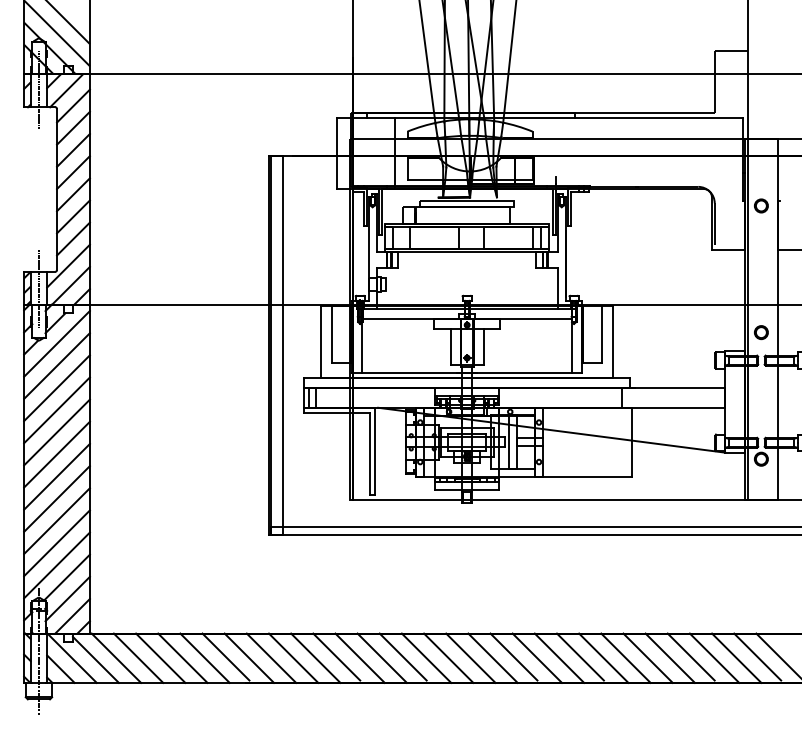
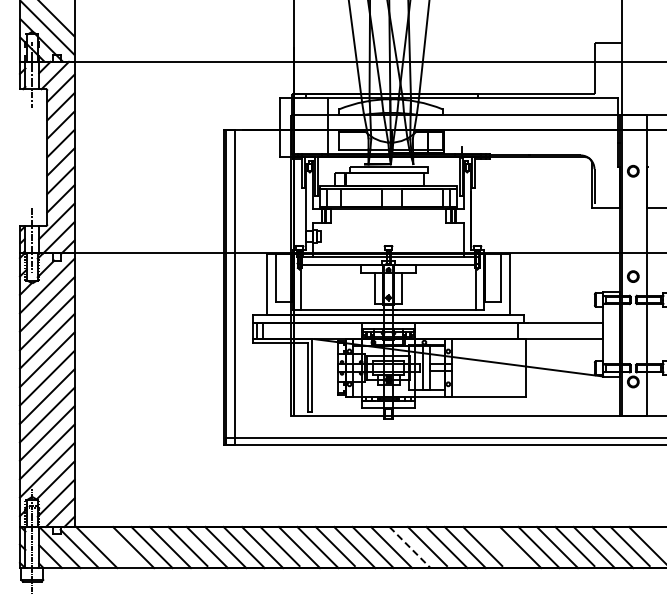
line: (137, 658) -> (114, 547), removed
line: (493, 658) -> (410, 547), solid -> dashed
line: (602, 658) -> (501, 547), removed

